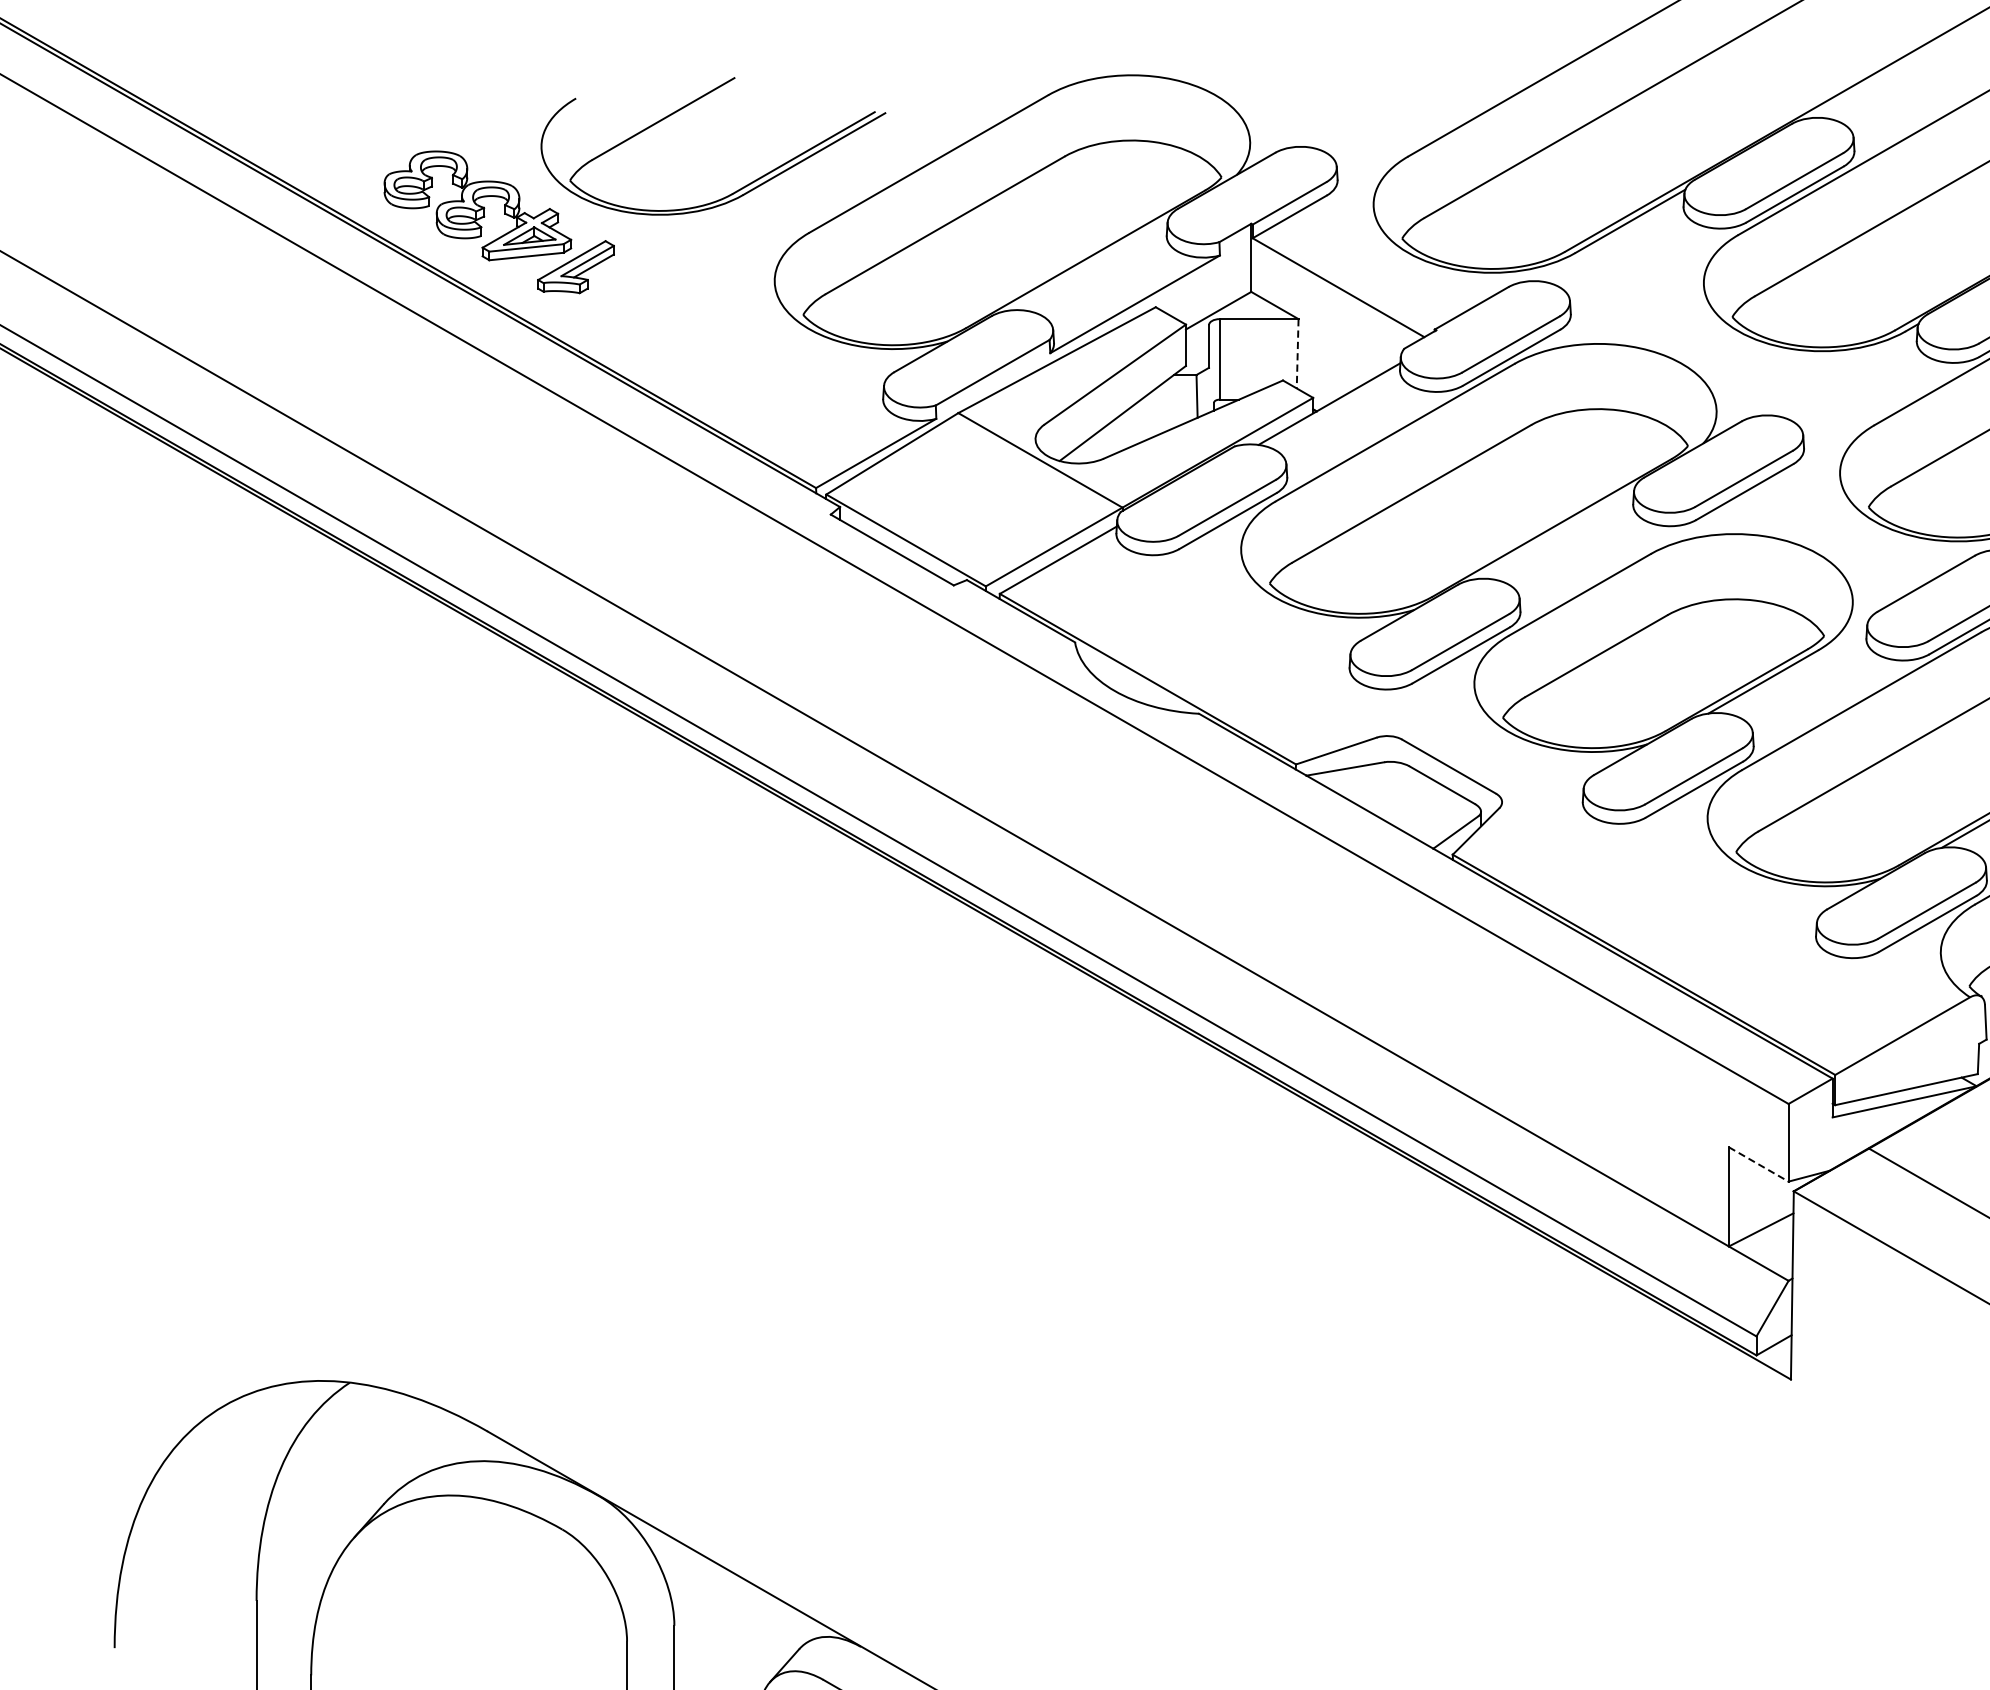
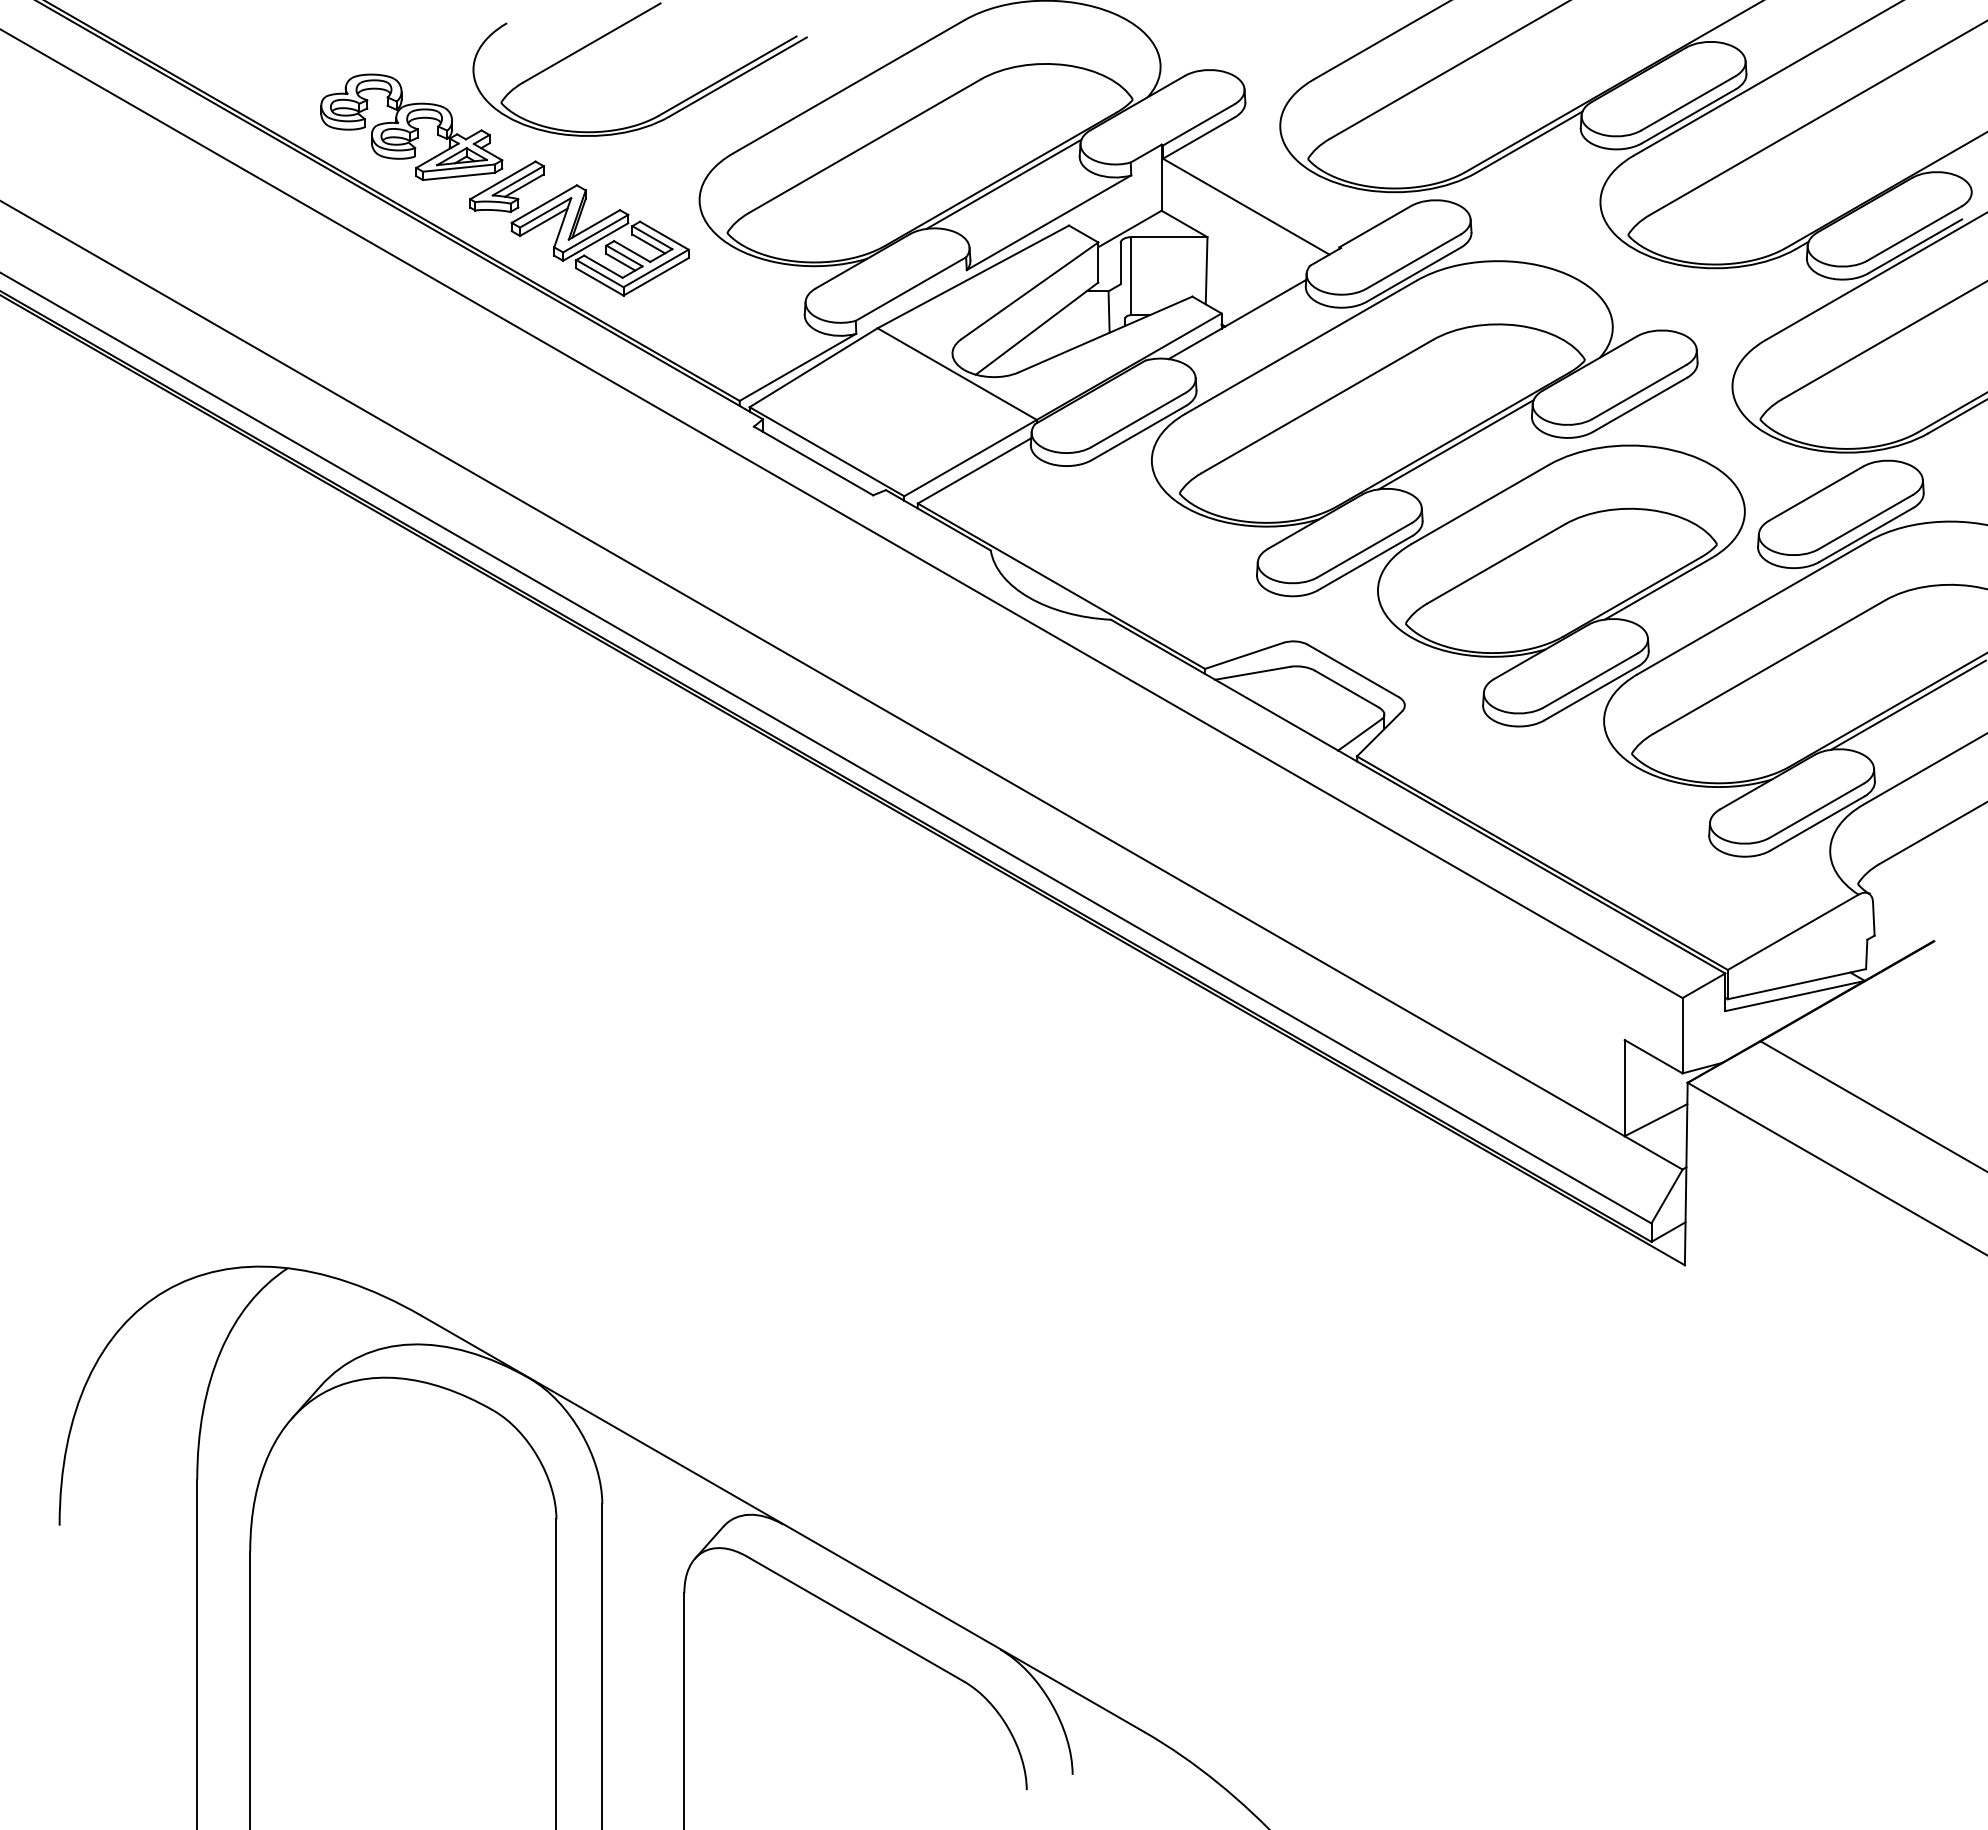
line: (1088, 263) -> (1003, 183), added
part: (671, 322) -> (599, 240), added
line: (1297, 353) -> (1206, 270), dashed -> solid
line: (1554, 533) -> (1455, 444), added
line: (1759, 1164) -> (1654, 1056), dashed -> solid

